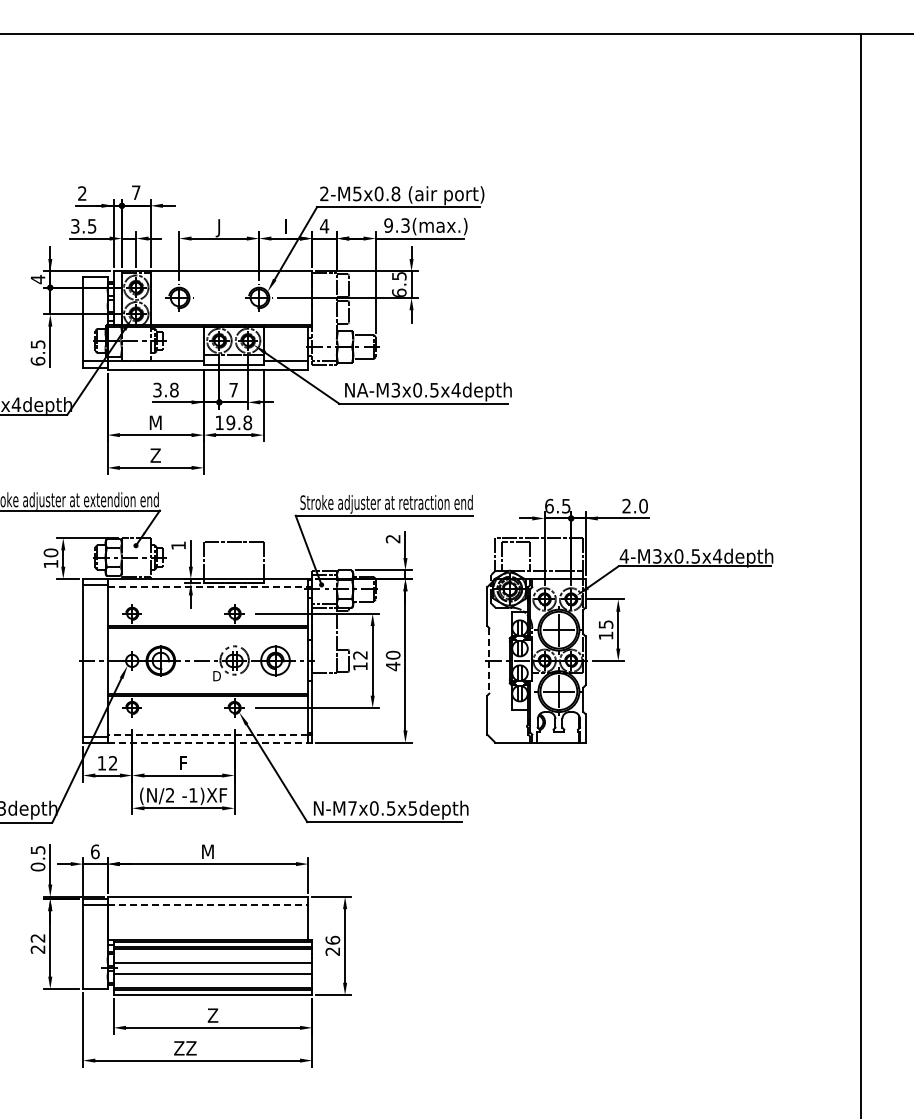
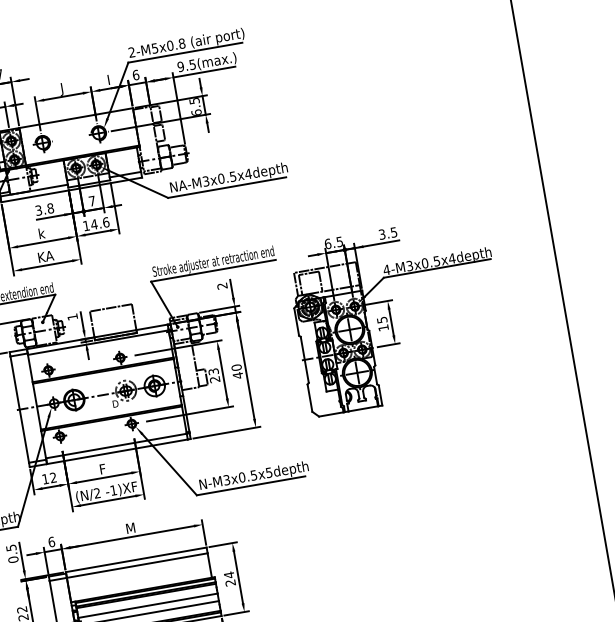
text: (405, 225) -> (192, 64), 9.3(max.) -> 9.5(max.)
text: (324, 226) -> (135, 75), 4 -> 6
text: (155, 422) -> (41, 233), M -> k
text: (239, 422) -> (100, 223), 19.8 -> 14.6
text: (156, 455) -> (46, 256), Z -> KA
text: (634, 505) -> (387, 233), 2.0 -> 3.5
line: (208, 587) -> (98, 342), dashed -> solid
text: (360, 660) -> (214, 375), 12 -> 23
line: (489, 660) -> (304, 359), dashed -> solid
line: (207, 734) -> (116, 446), dashed -> solid
line: (208, 742) -> (117, 451), dashed -> solid
text: (352, 808) -> (226, 480), N-M7x0.5x5depth -> N-M3x0.5x5depth
line: (208, 905) -> (137, 565), dashed -> solid
text: (332, 940) -> (229, 575), 26 -> 24

